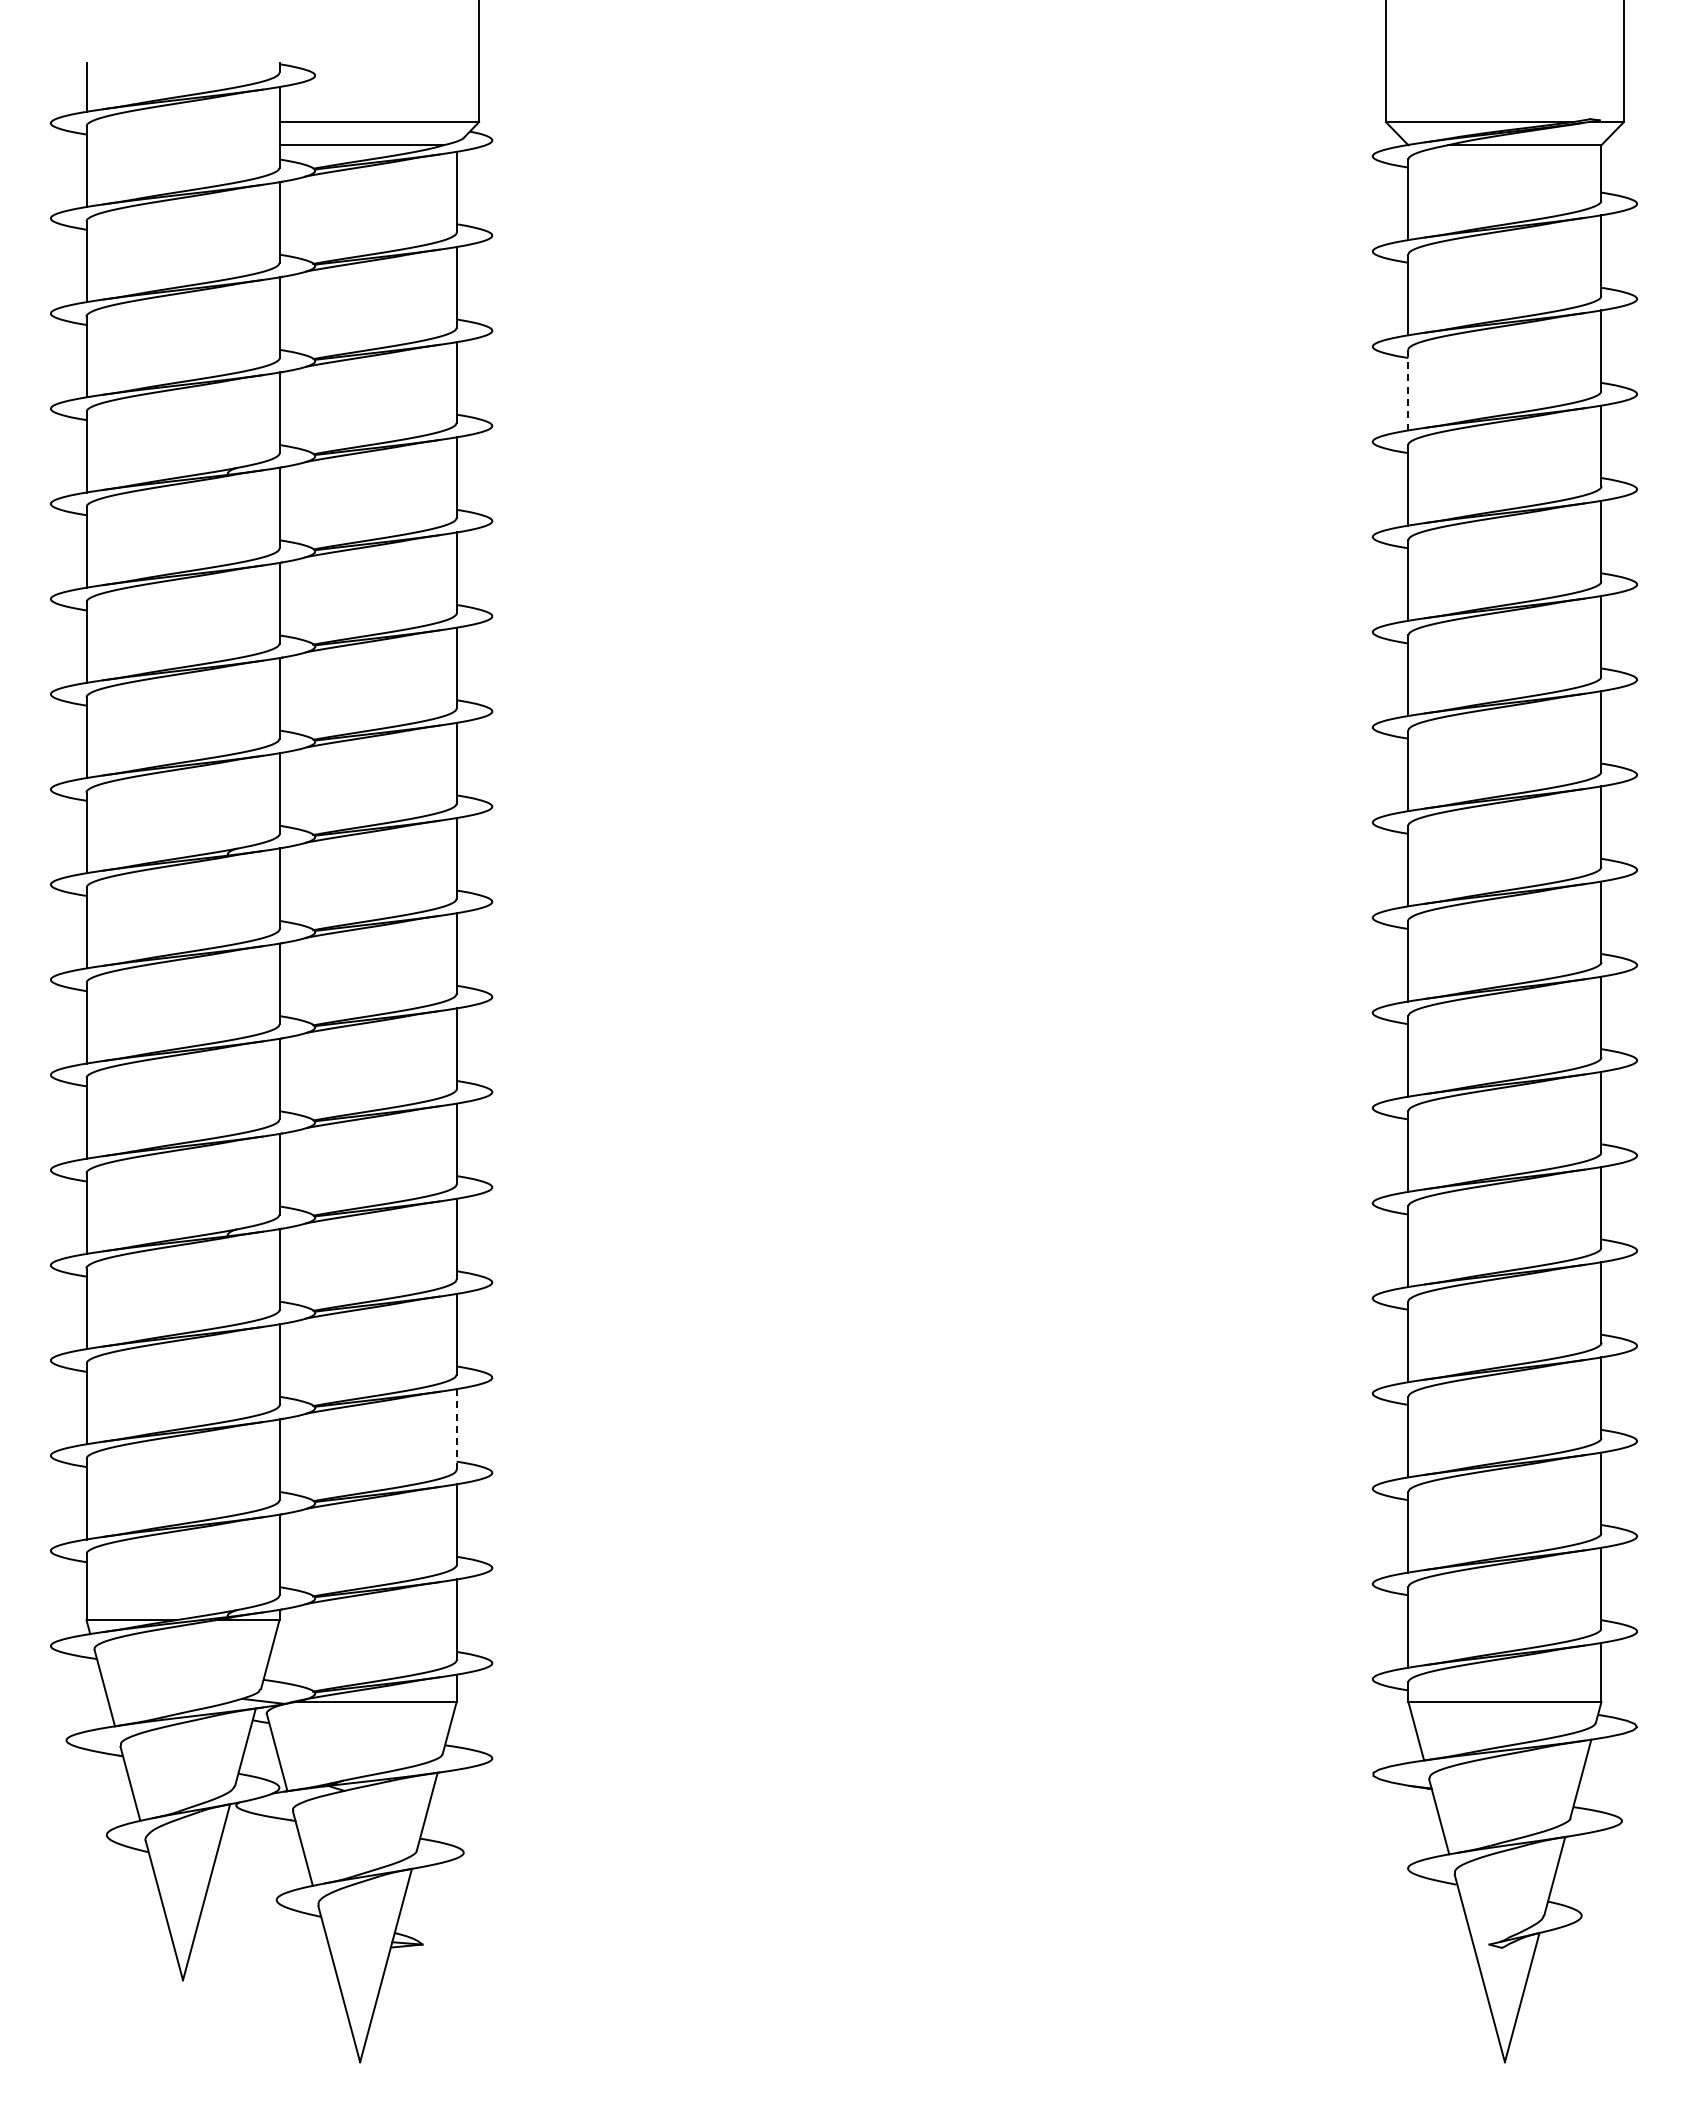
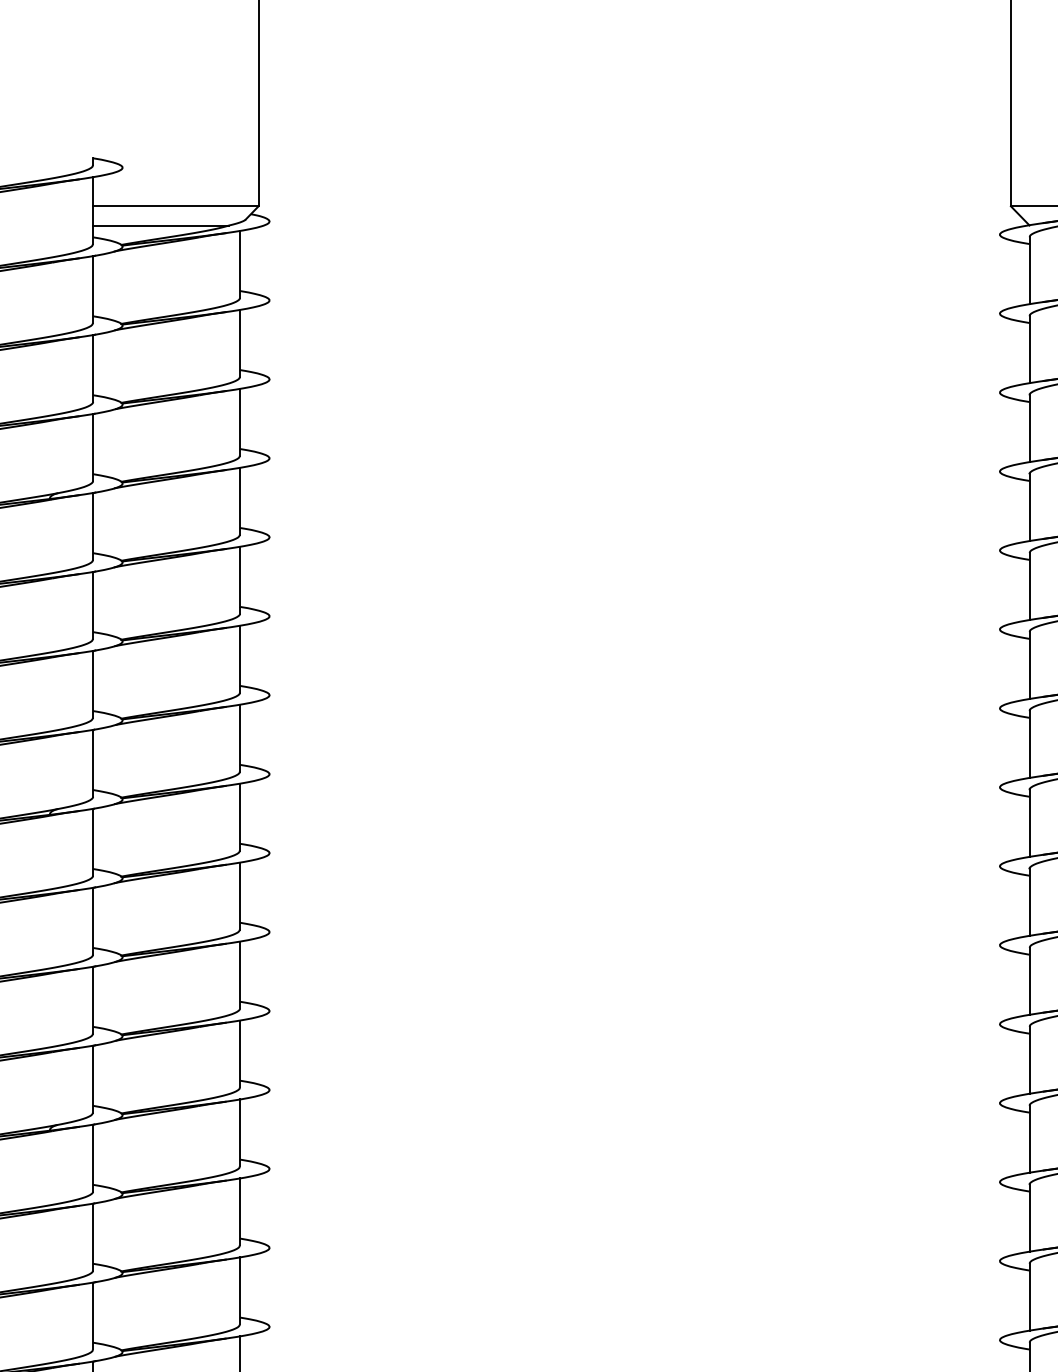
line: (1408, 390) -> (1029, 428), dashed -> solid
line: (456, 1428) -> (239, 1290), dashed -> solid

